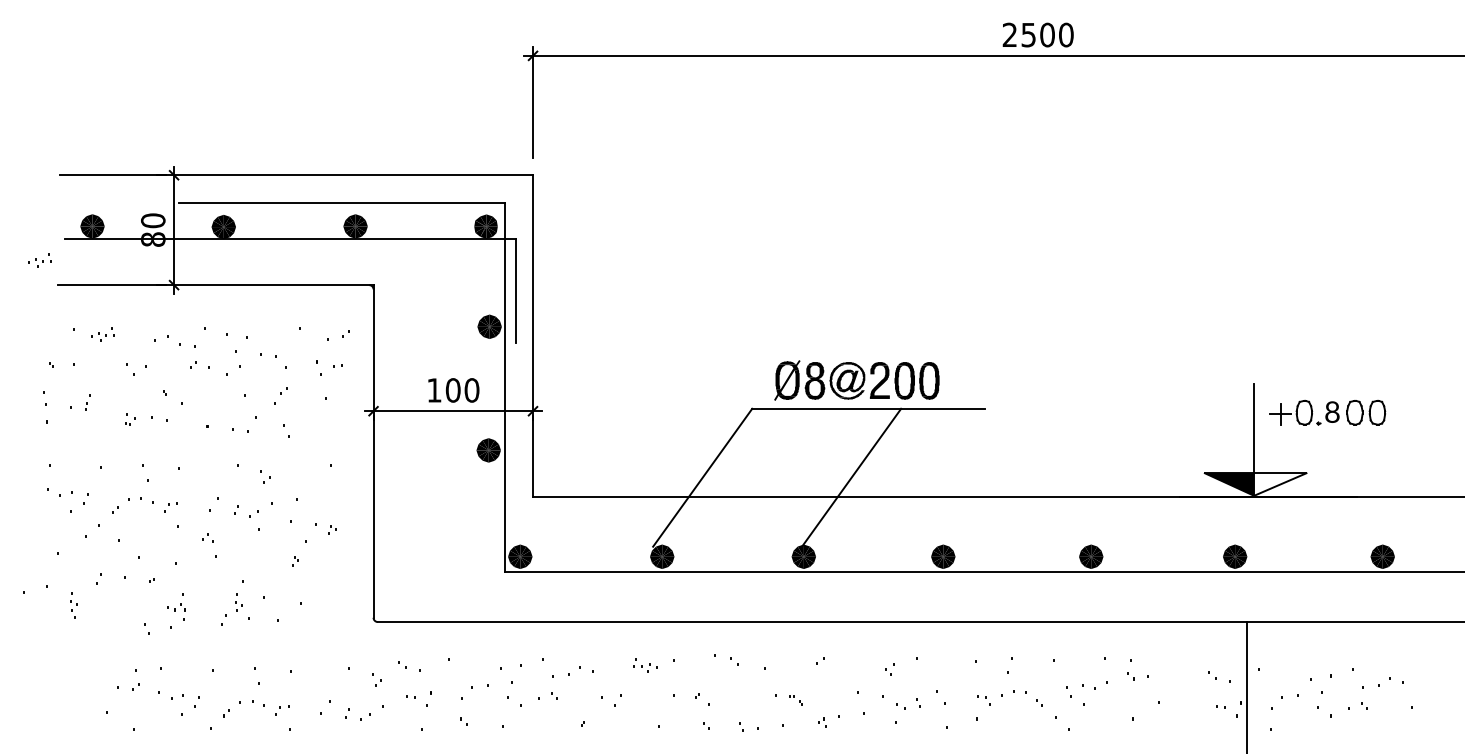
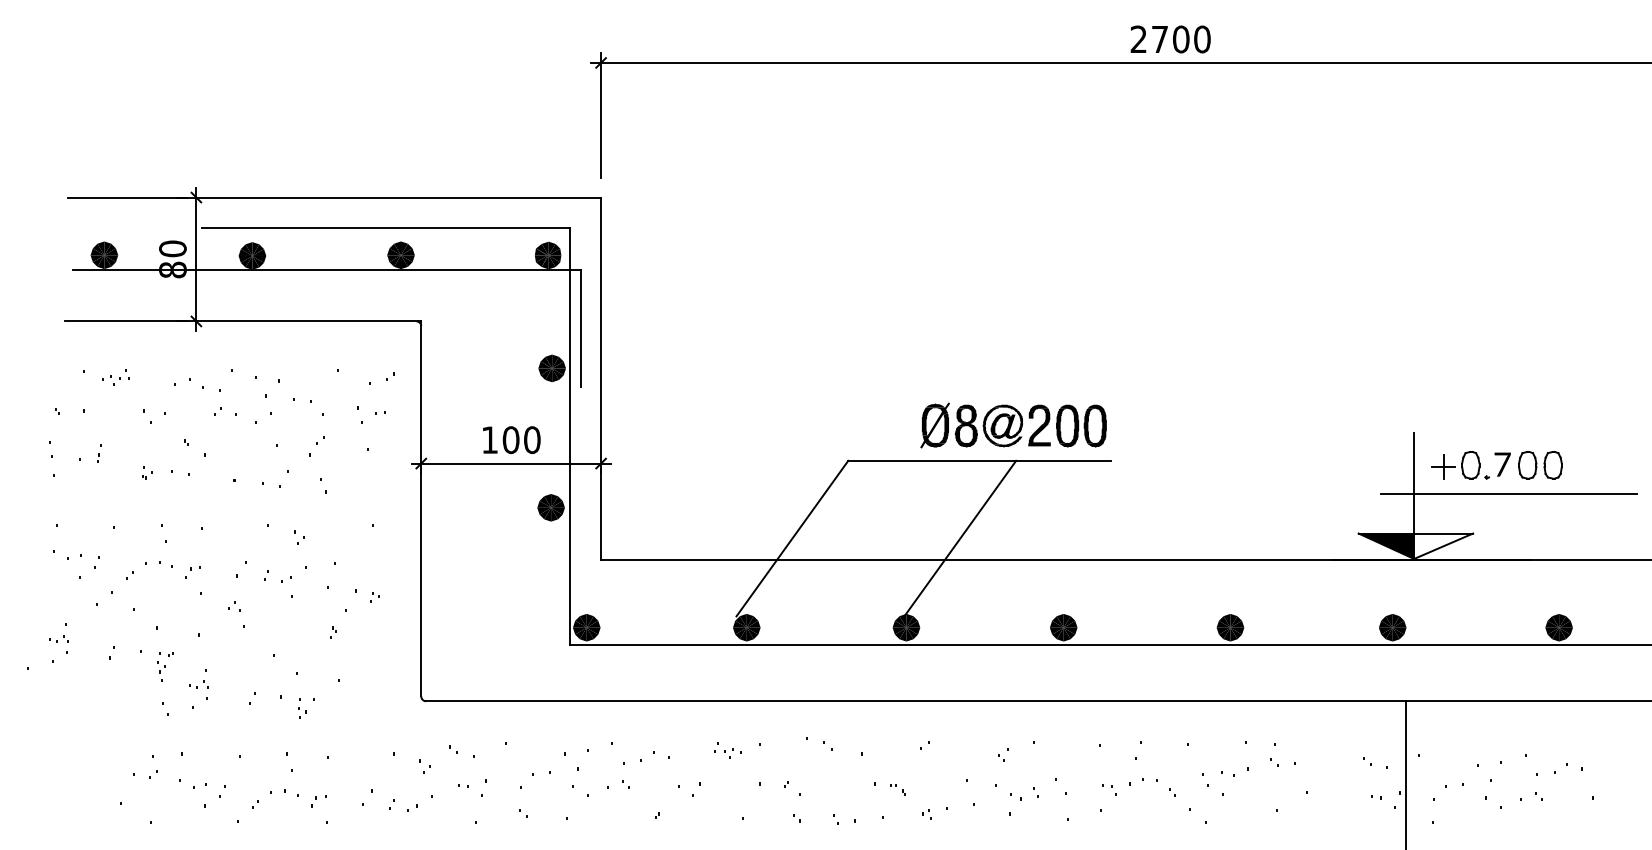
text: (1028, 35) -> (1159, 39), 2500 -> 2700
part: (39, 260) -> (44, 293), removed
part: (856, 380) -> (1013, 425), moved
text: (1332, 411) -> (1502, 463), 8 -> 7
line: (1338, 438) -> (1509, 494), added
part: (51, 571) -> (58, 644), added
part: (238, 602) -> (301, 708), moved
part: (73, 605) -> (160, 666), moved

